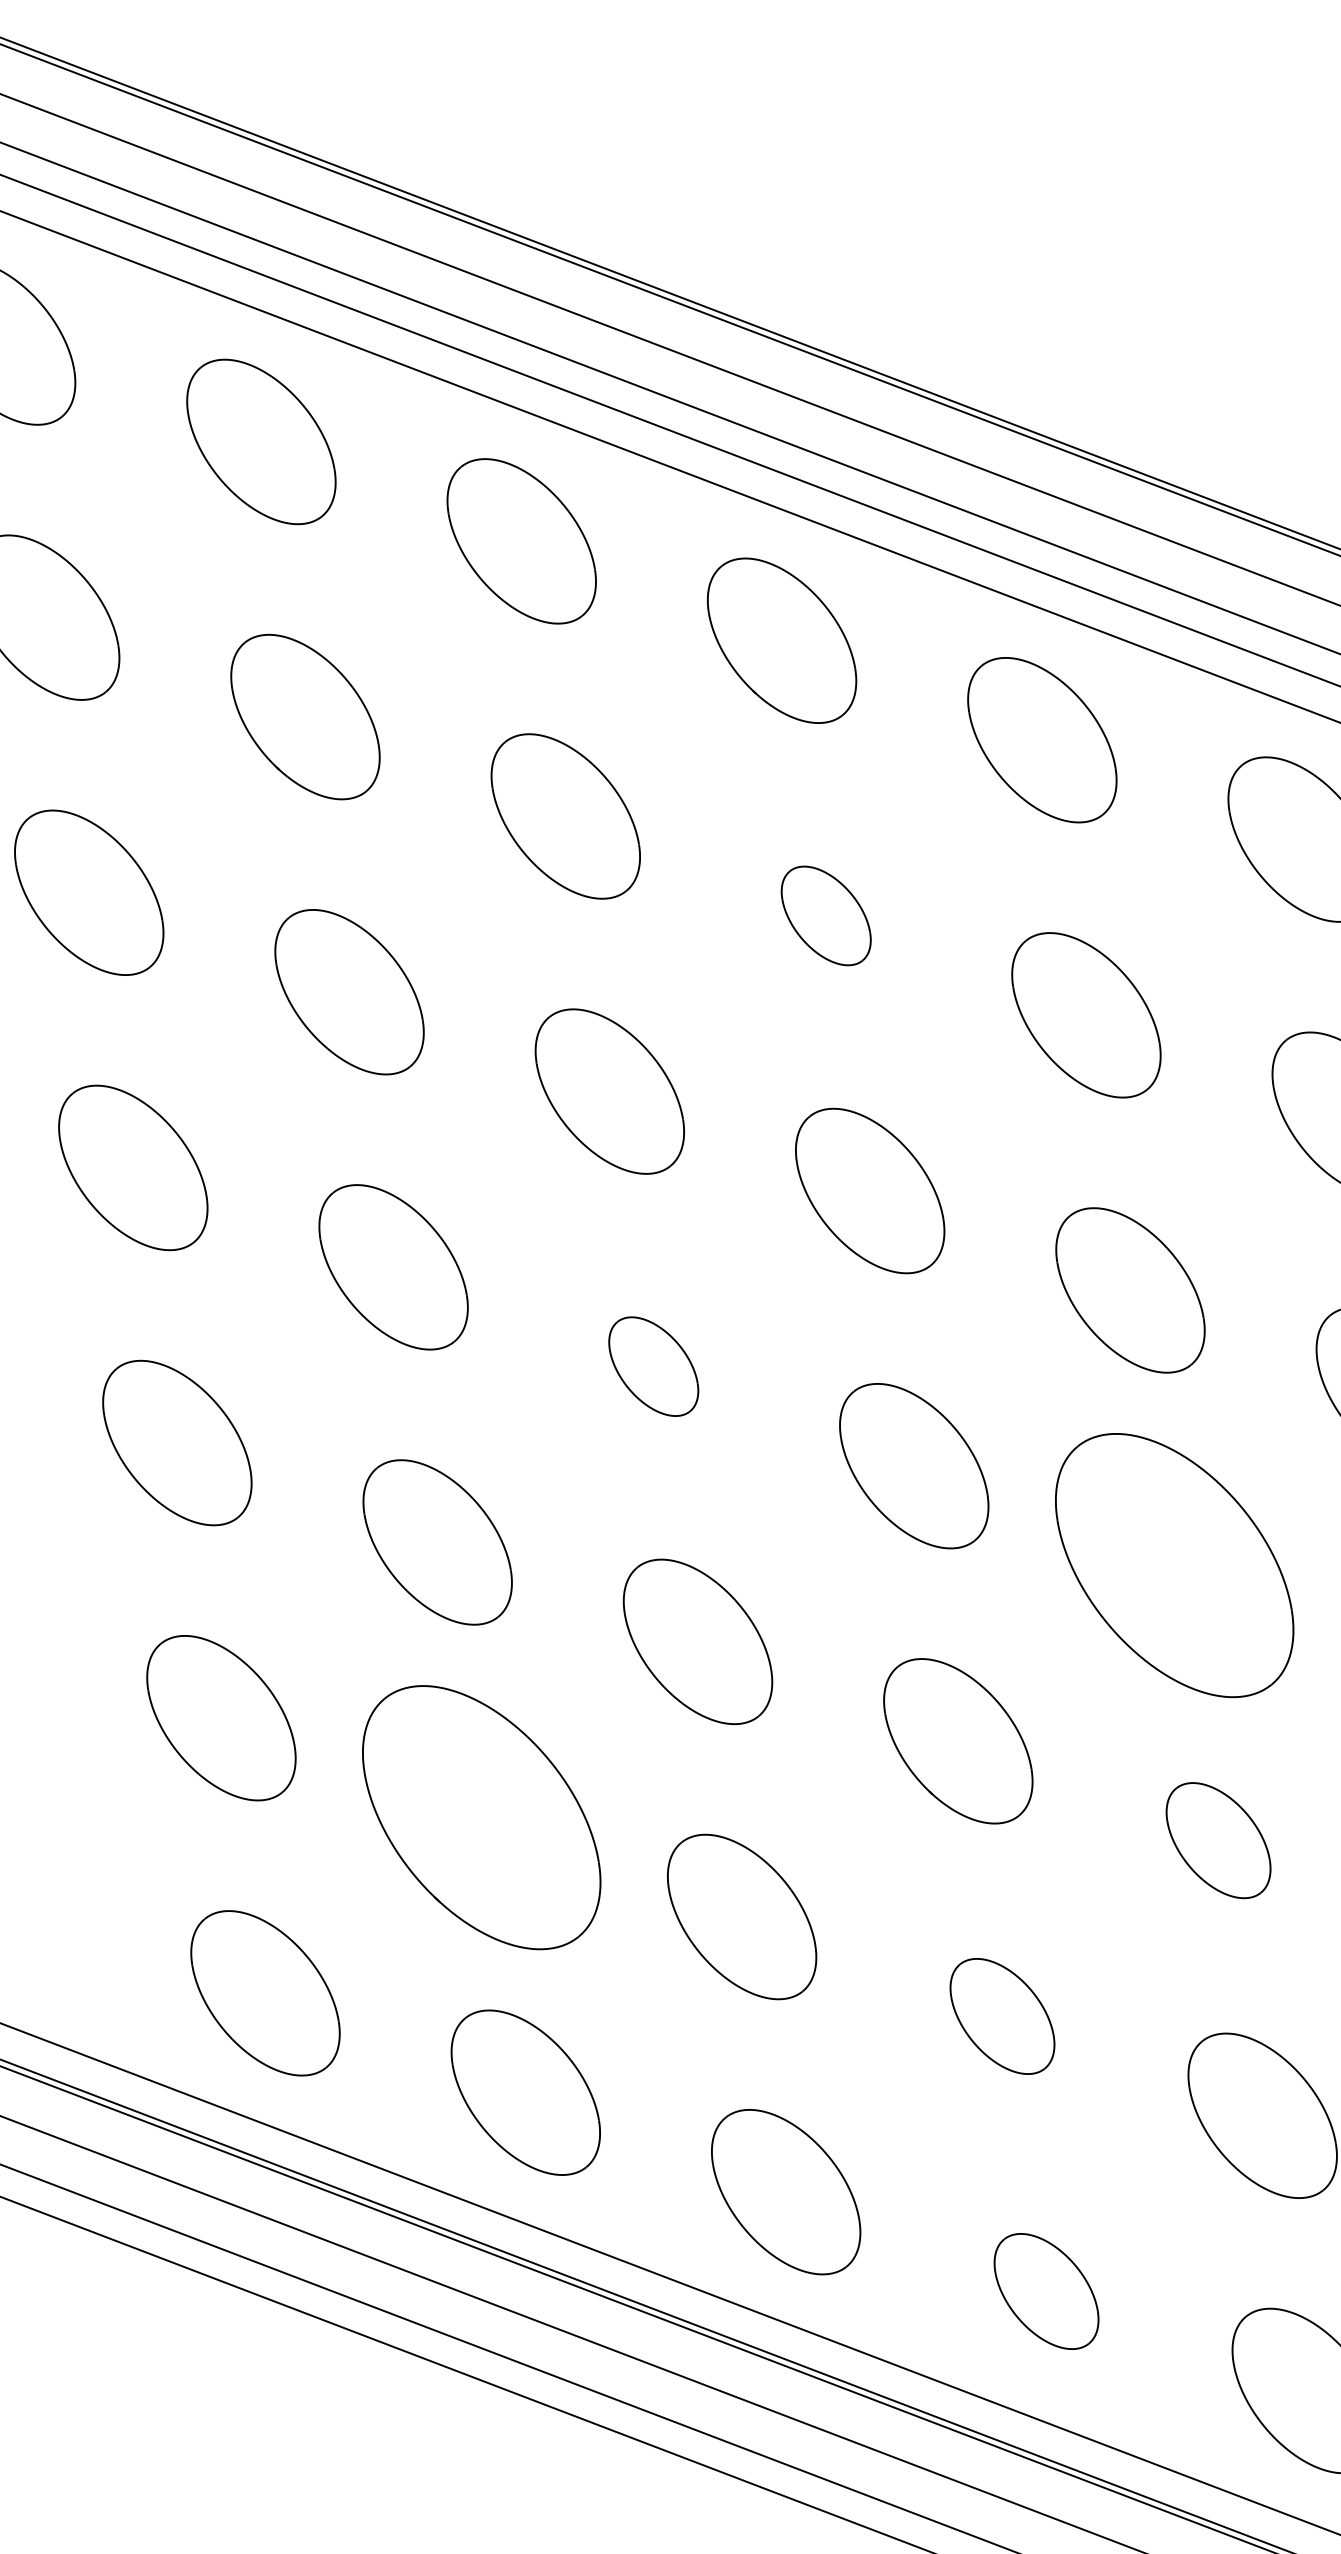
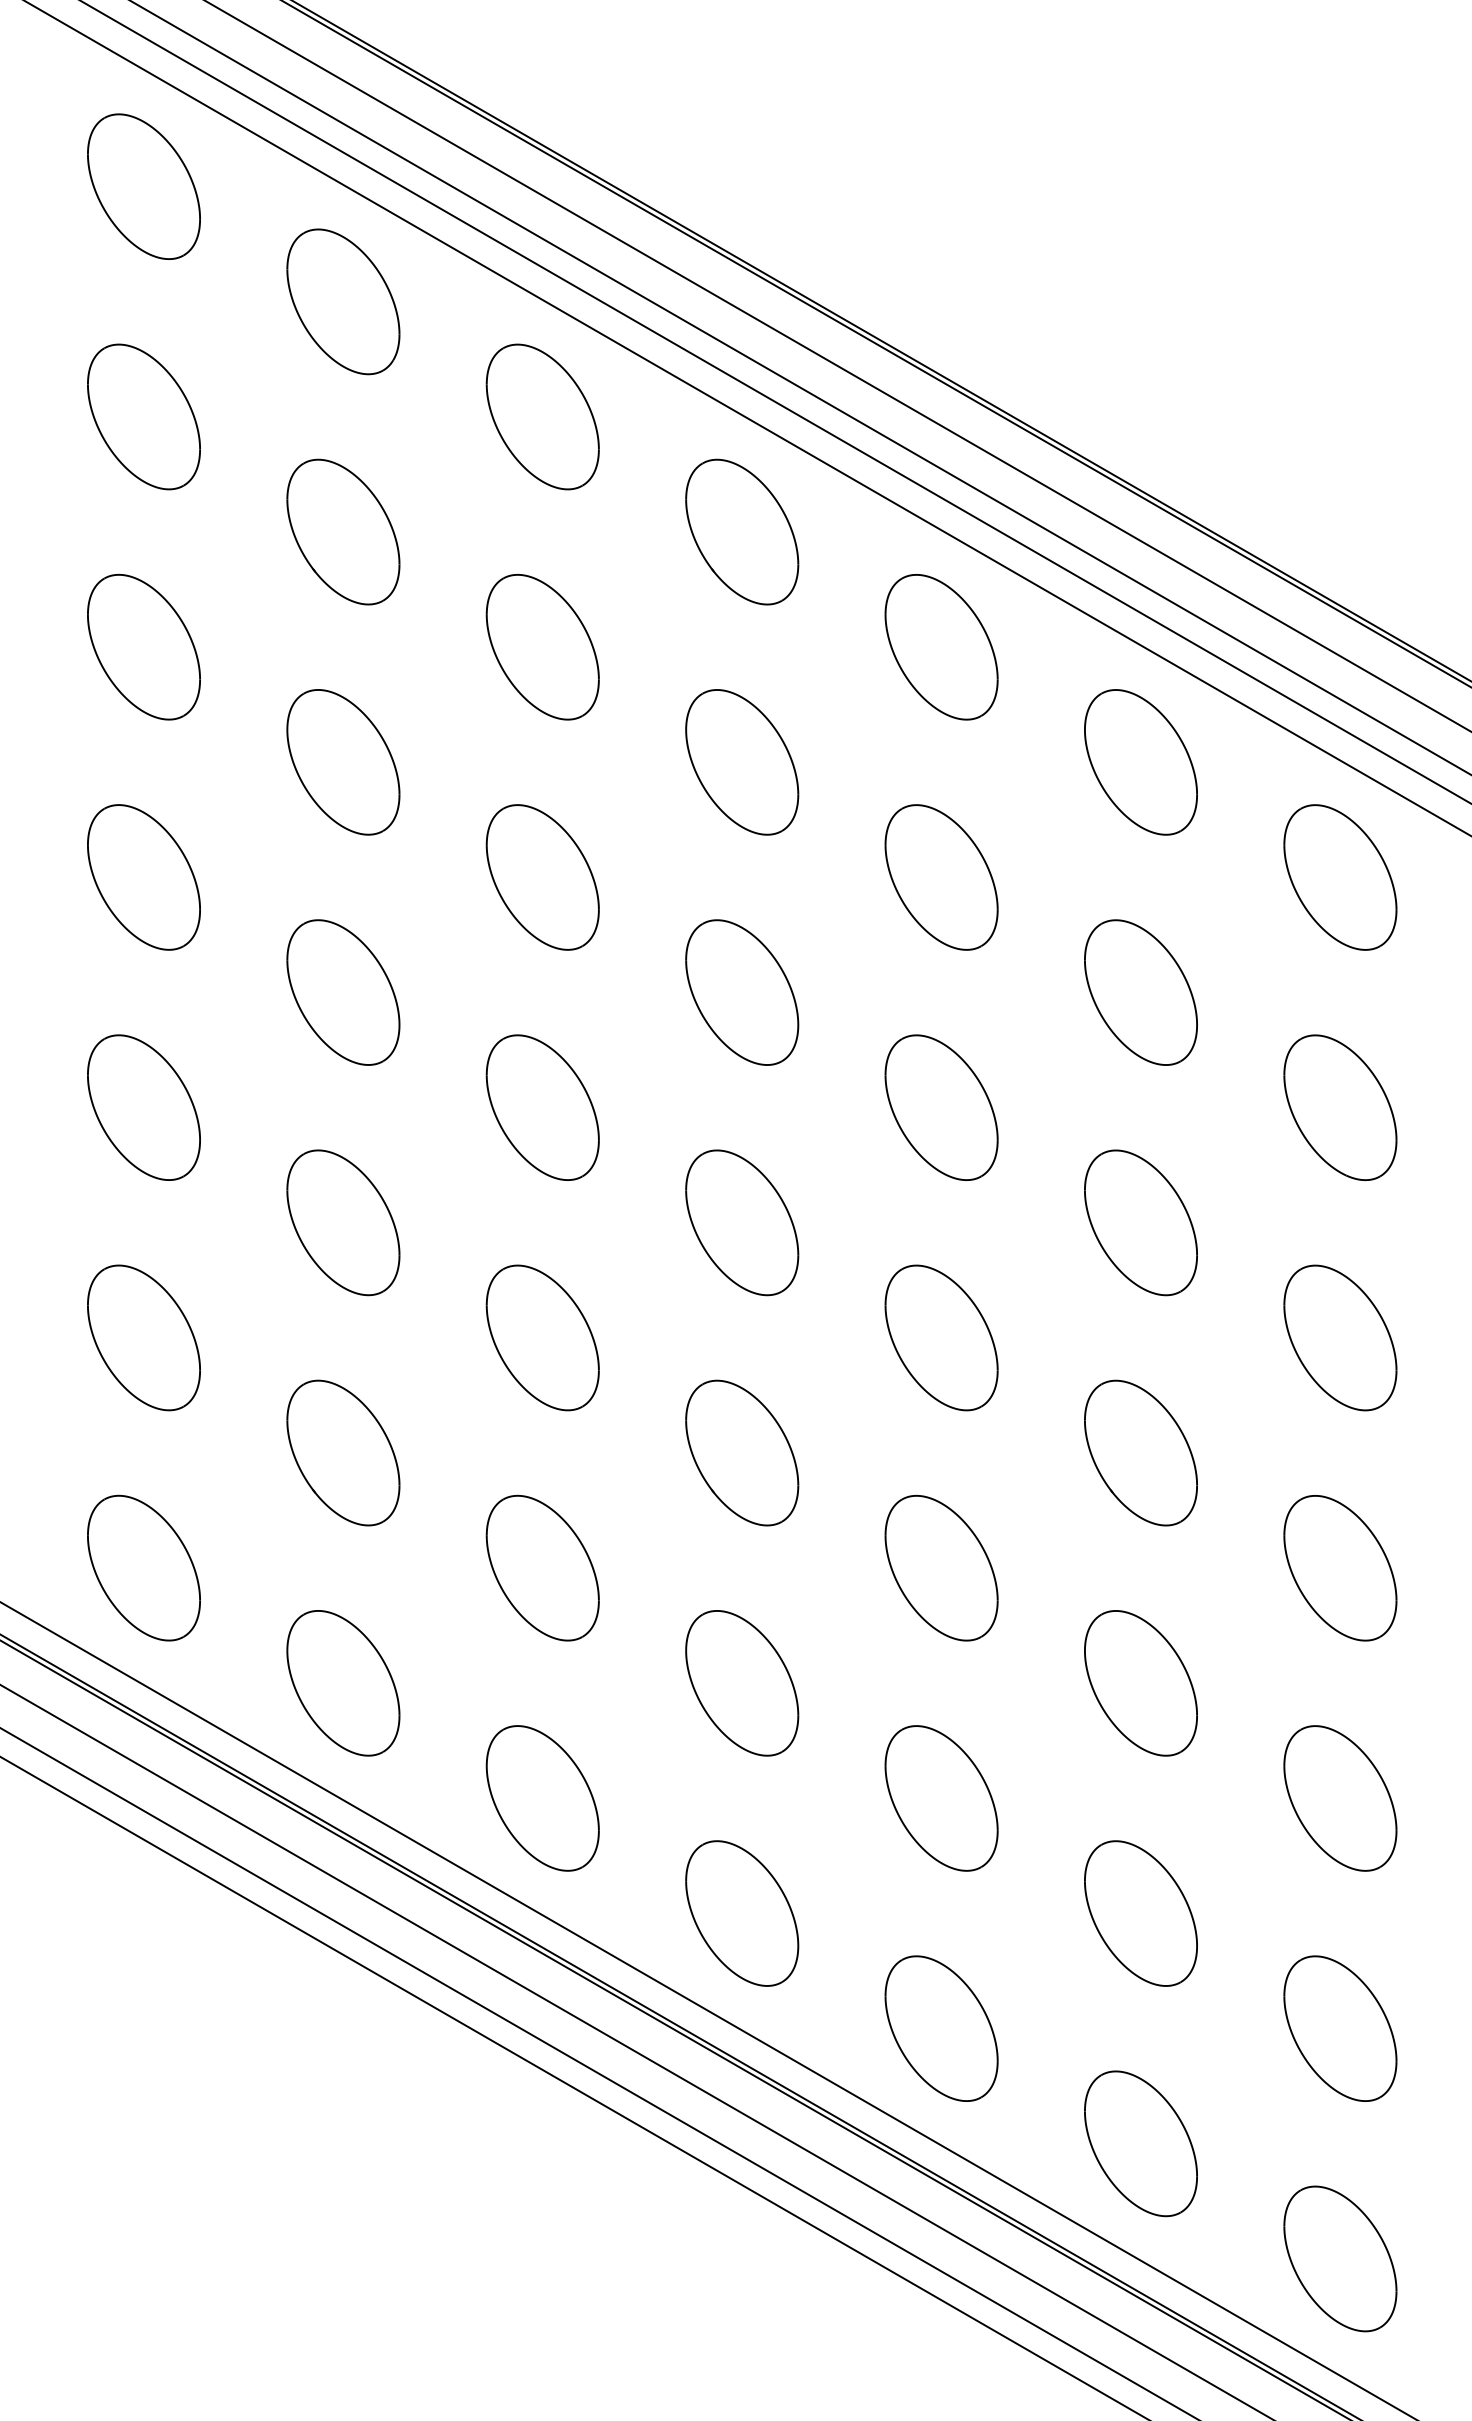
part: (826, 916) -> (742, 762), size x1.67
part: (653, 1366) -> (542, 1107), size x1.67
part: (1174, 1565) -> (941, 1337), size x0.62
part: (481, 1816) -> (343, 1452), size x0.62
part: (1218, 1839) -> (941, 1567), size x1.43
part: (1002, 2016) -> (742, 1683), size x1.43
part: (1046, 2291) -> (742, 1913), size x1.43

